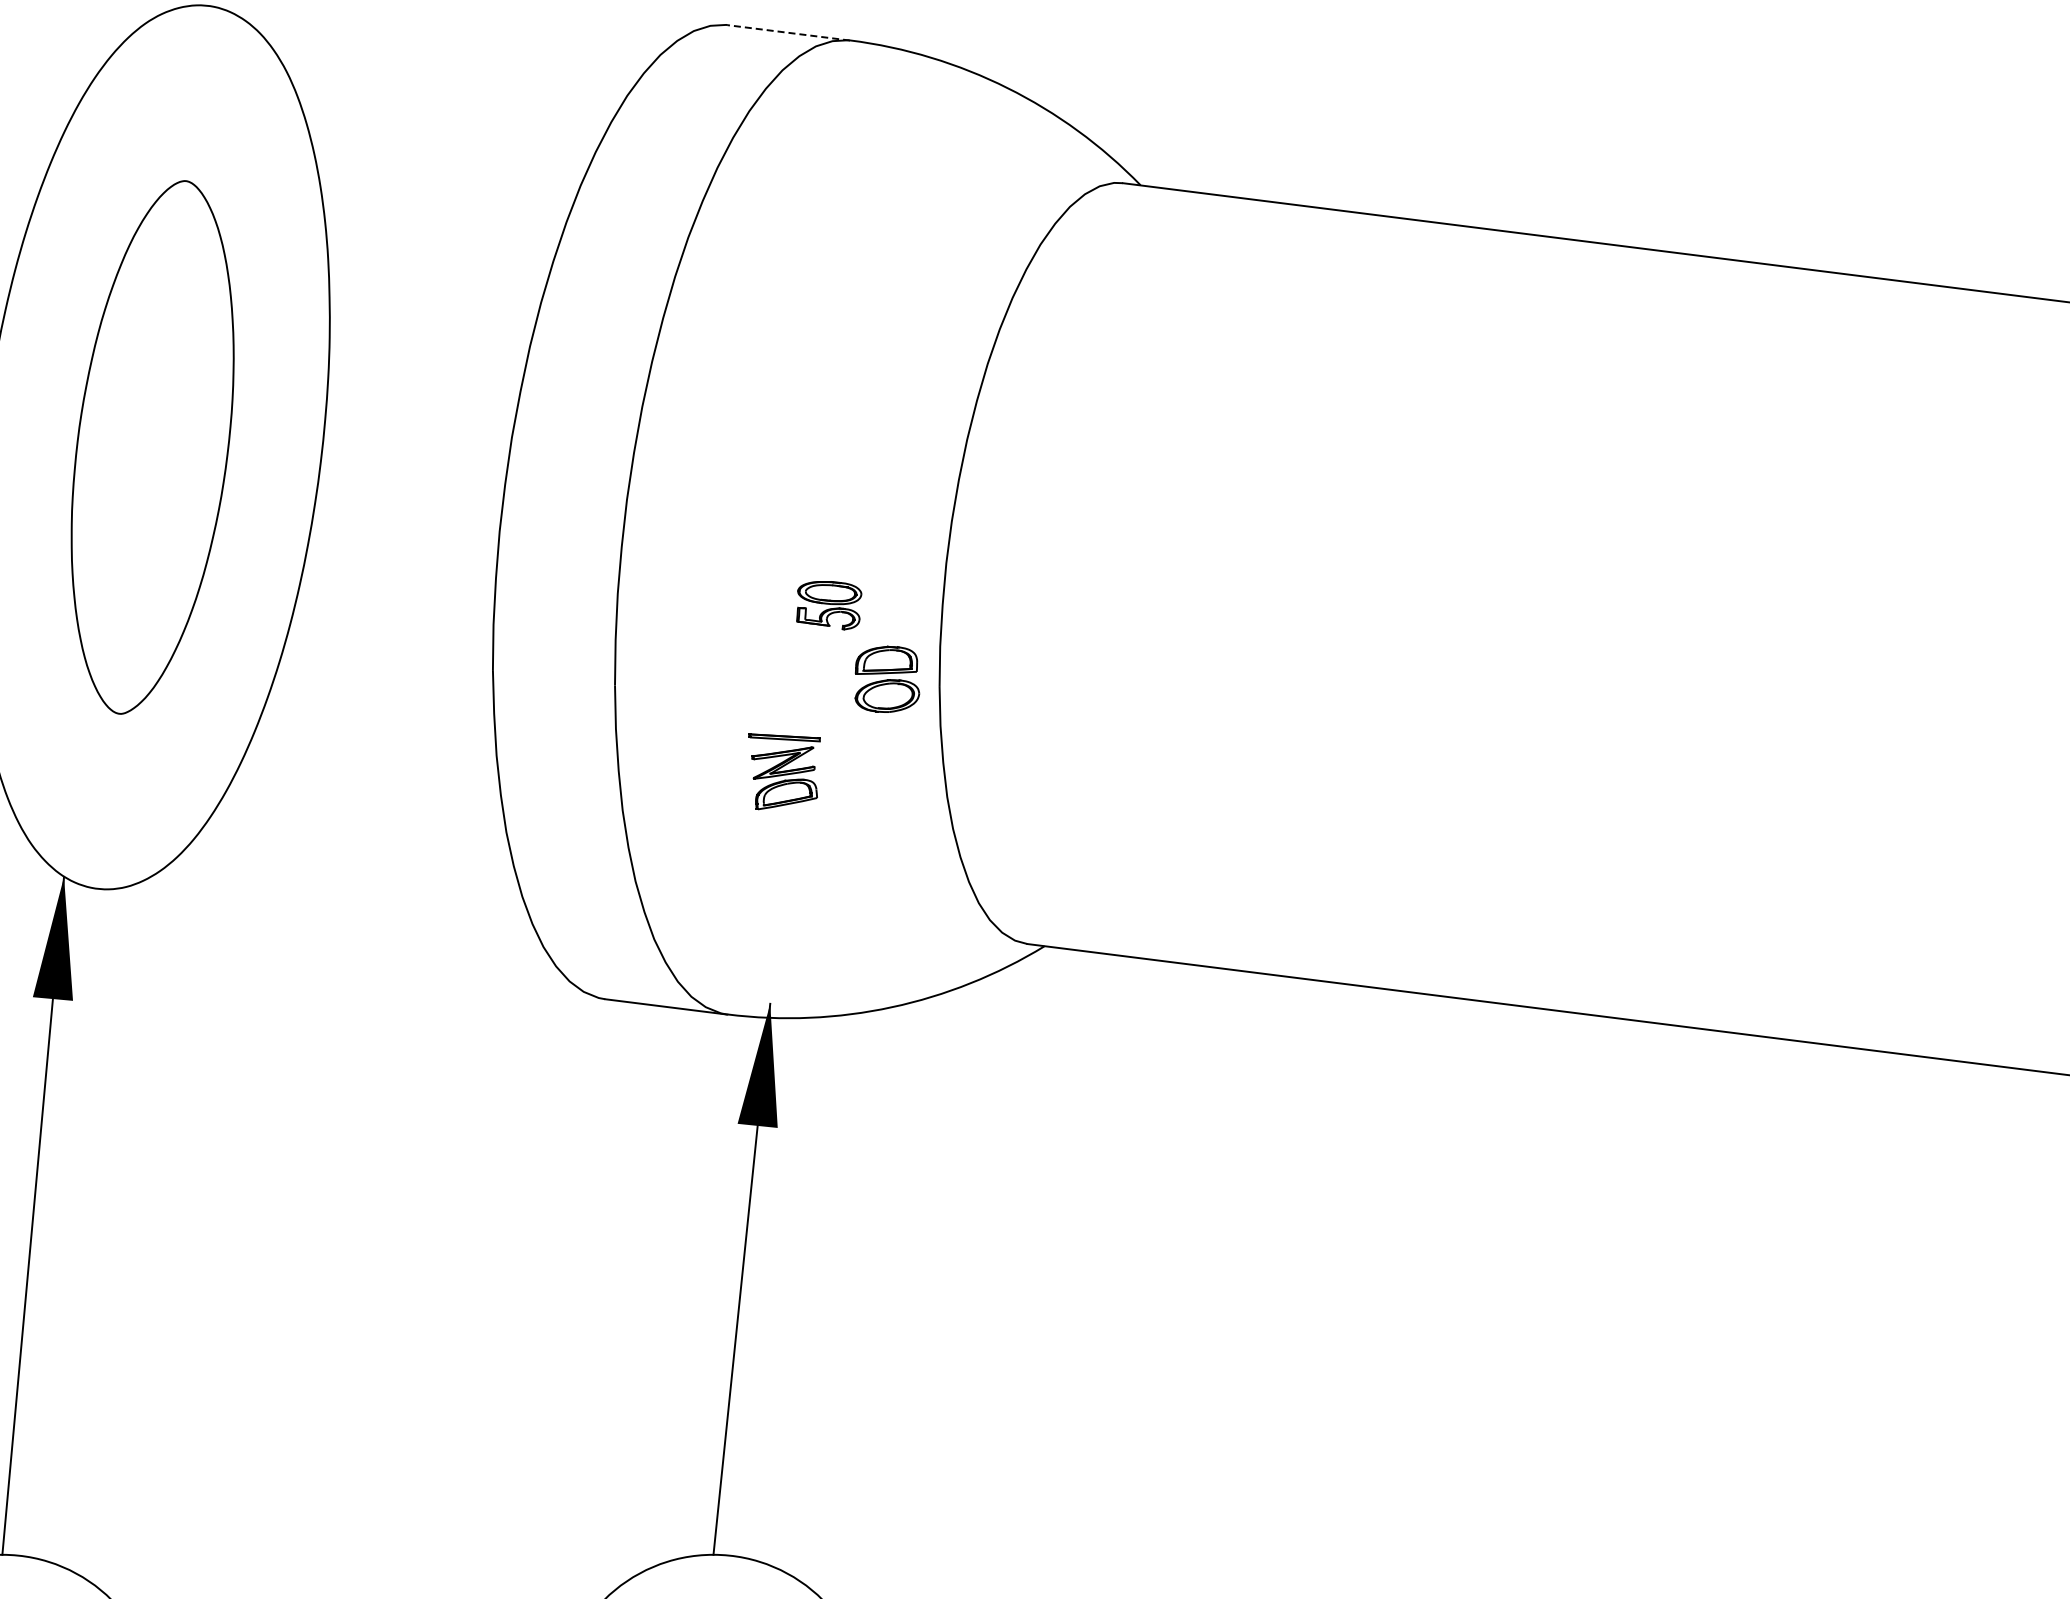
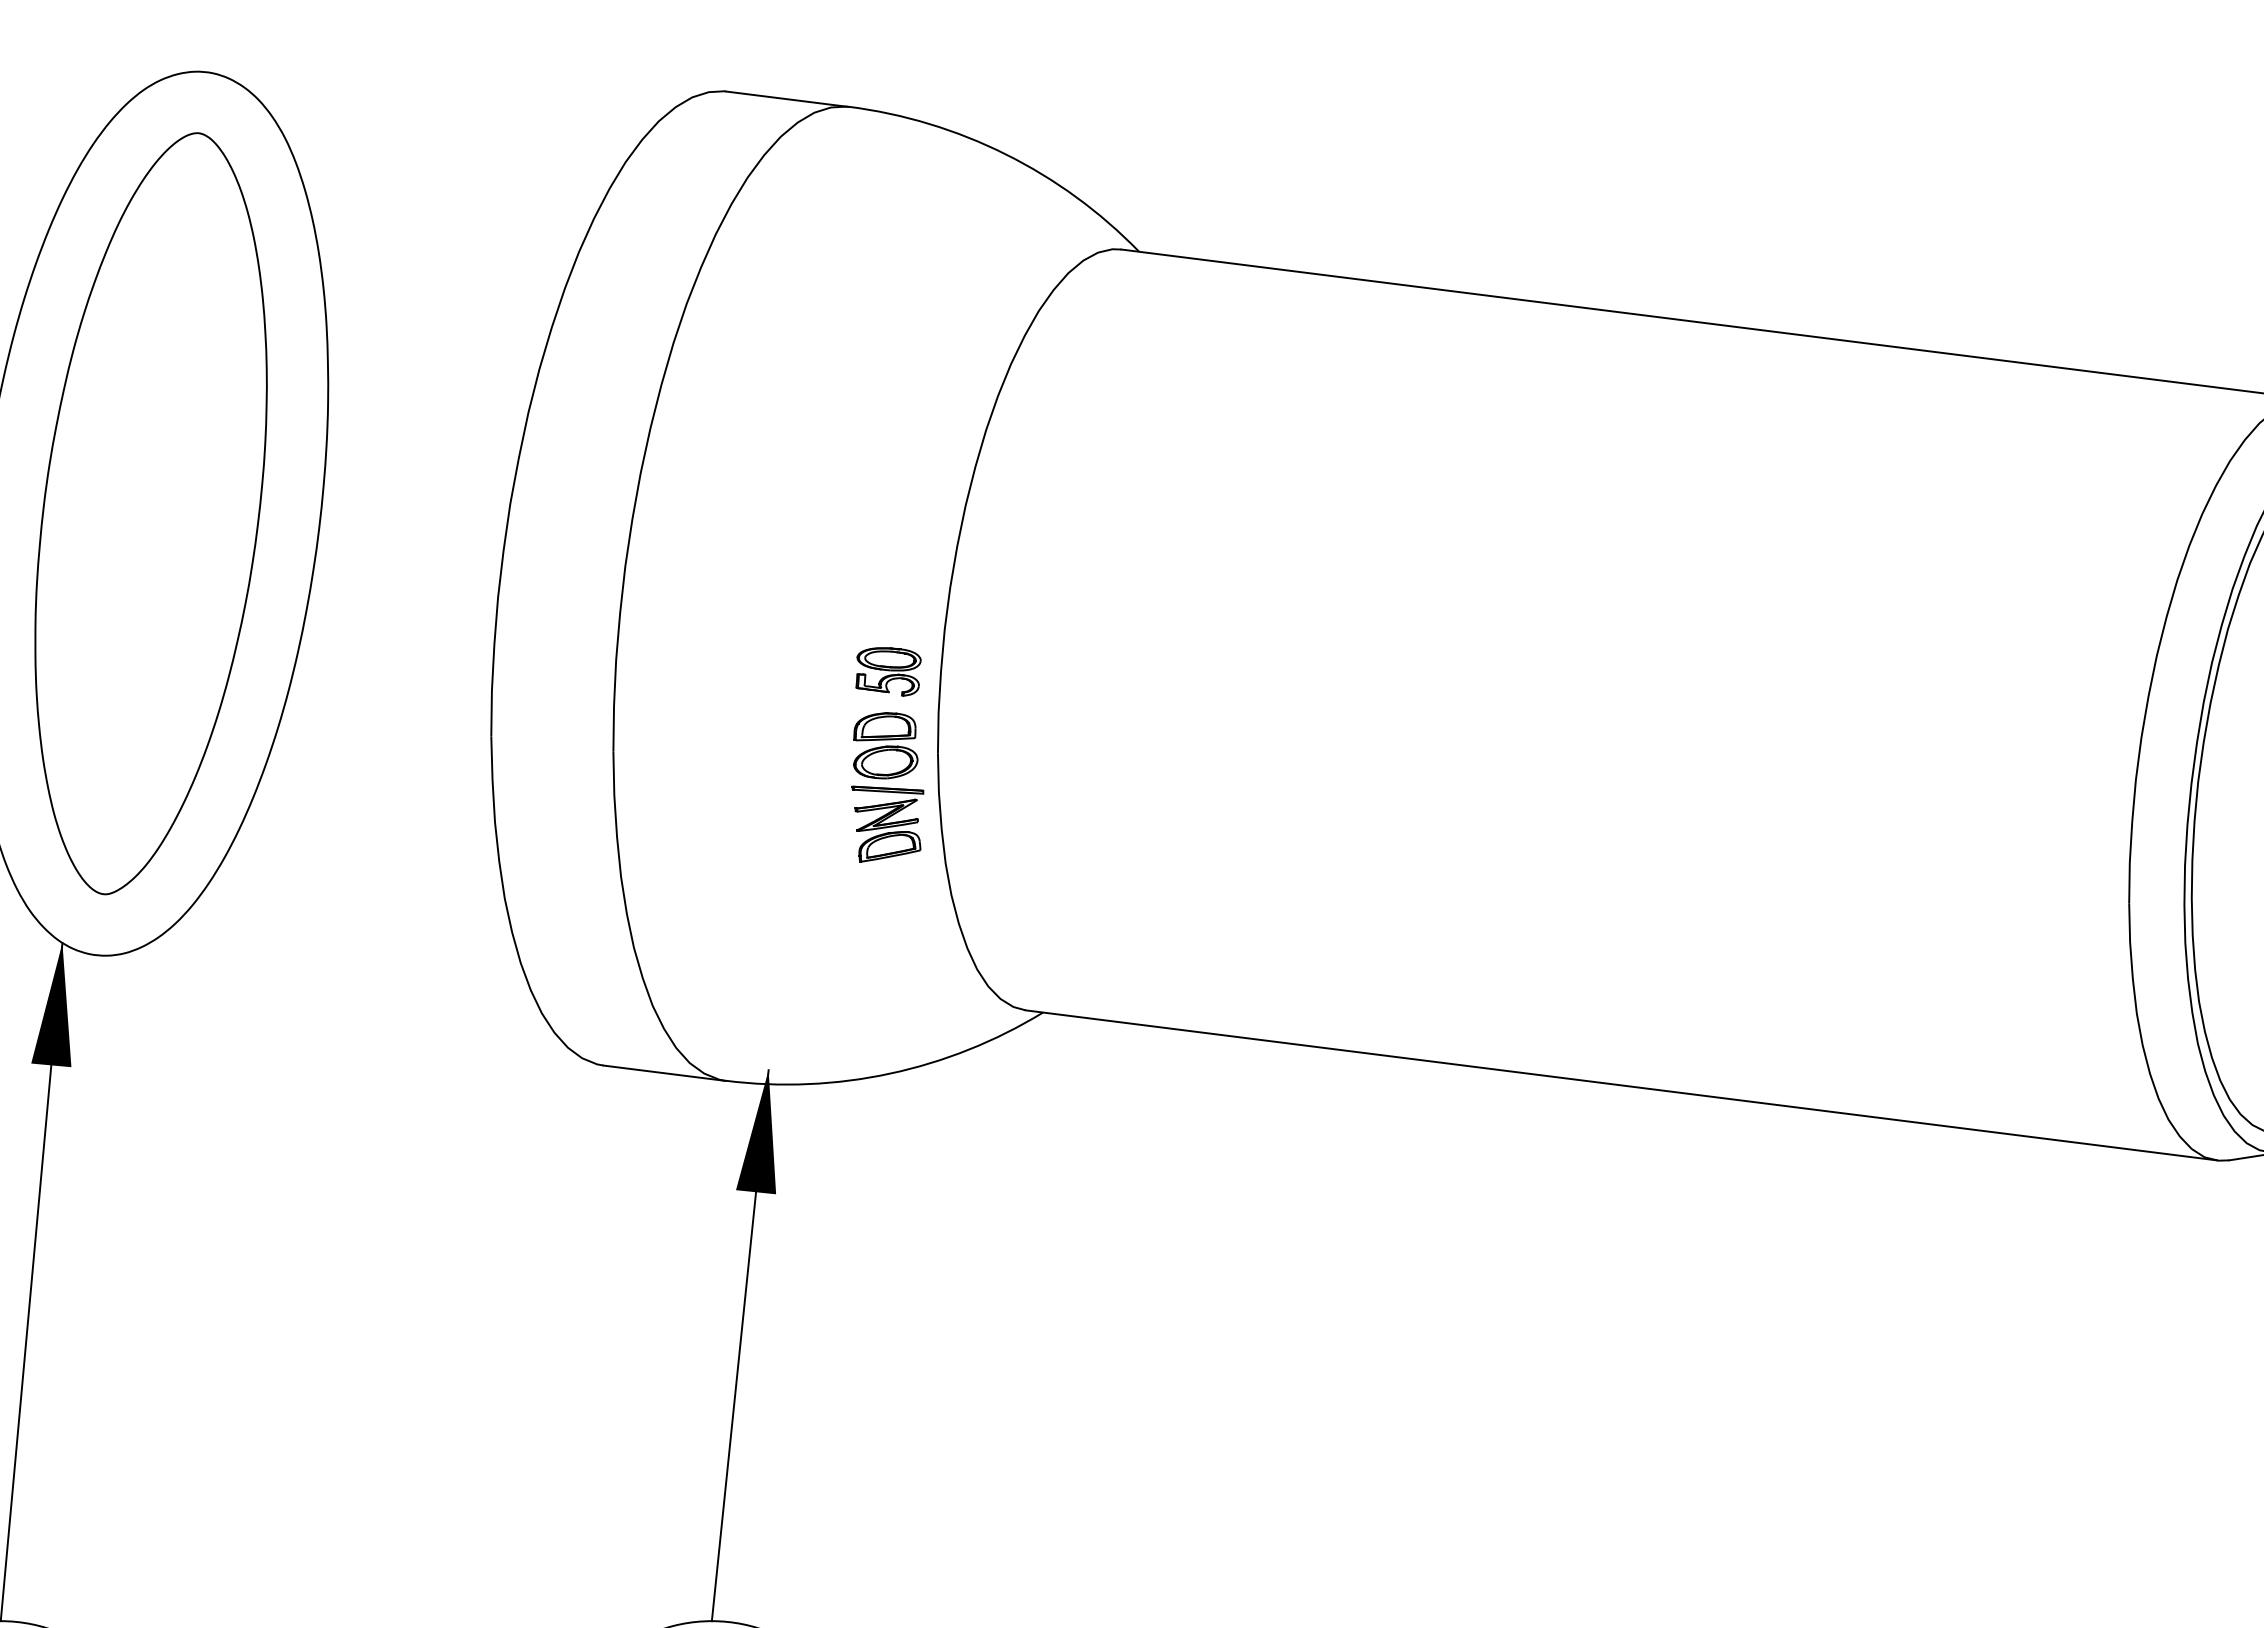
line: (789, 33) -> (787, 99), dashed -> solid
part: (152, 447) -> (150, 513), size x1.43
part: (829, 605) -> (888, 671), moved
part: (784, 771) -> (887, 823), moved

